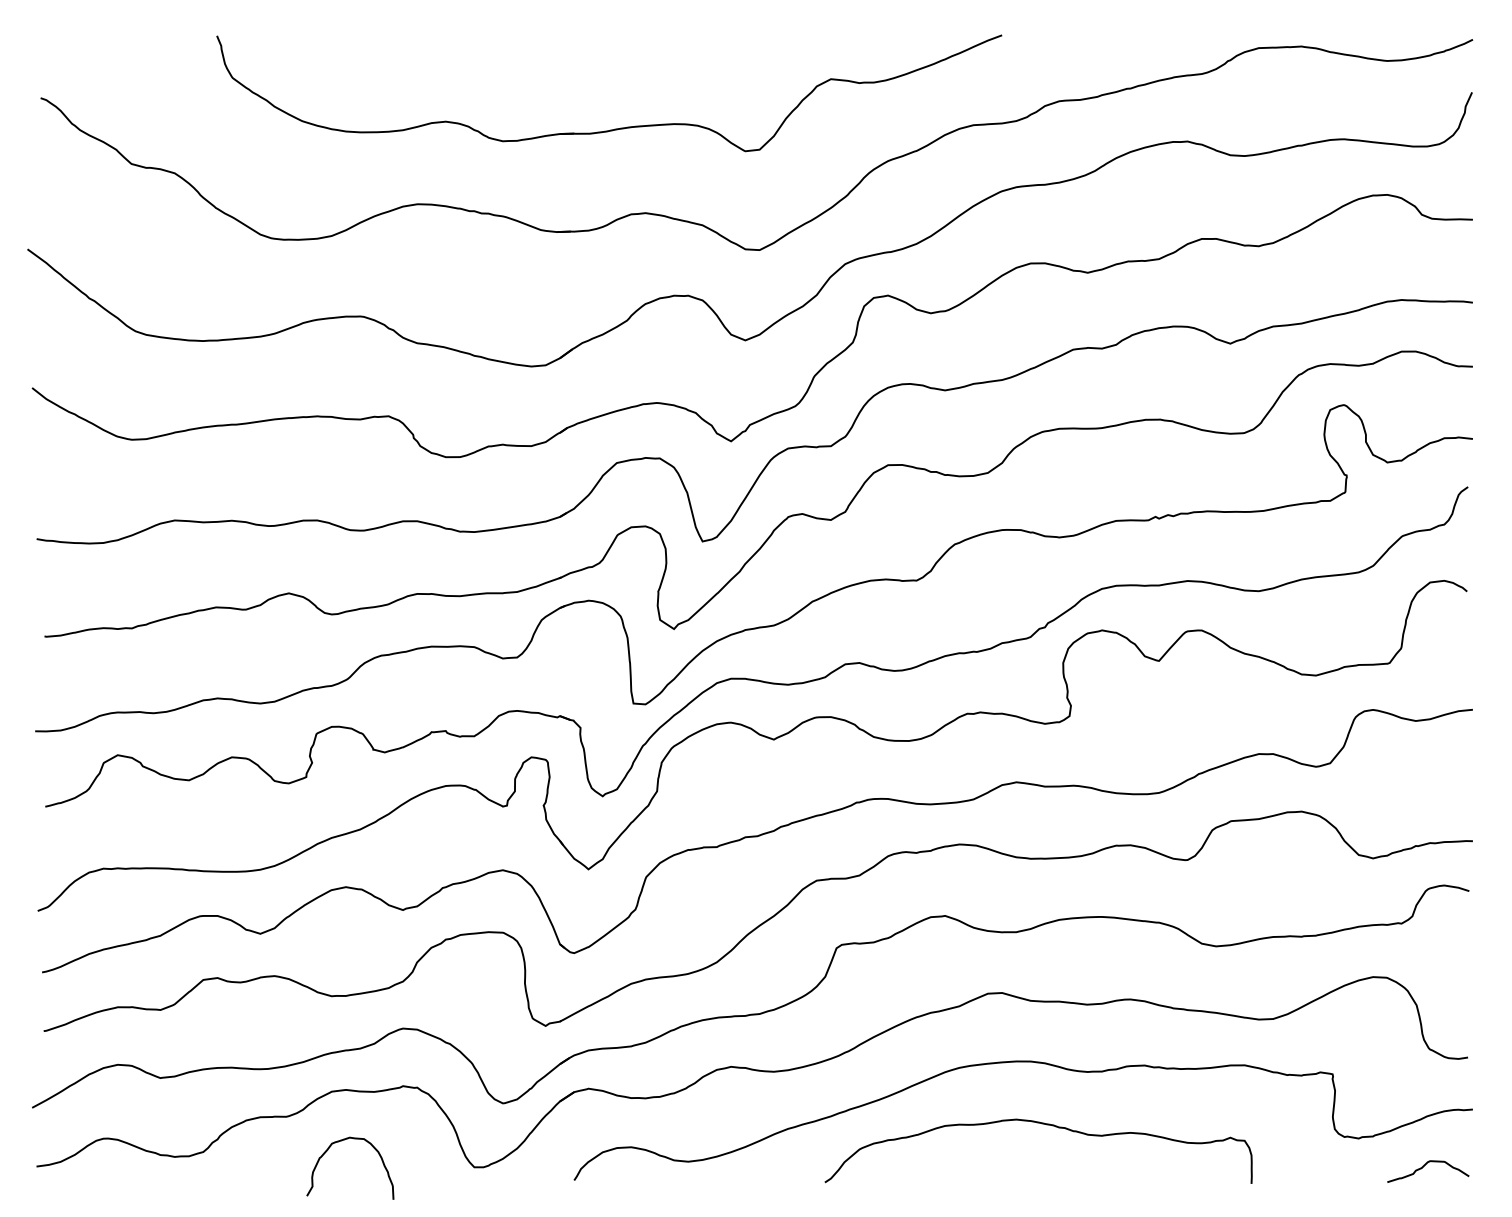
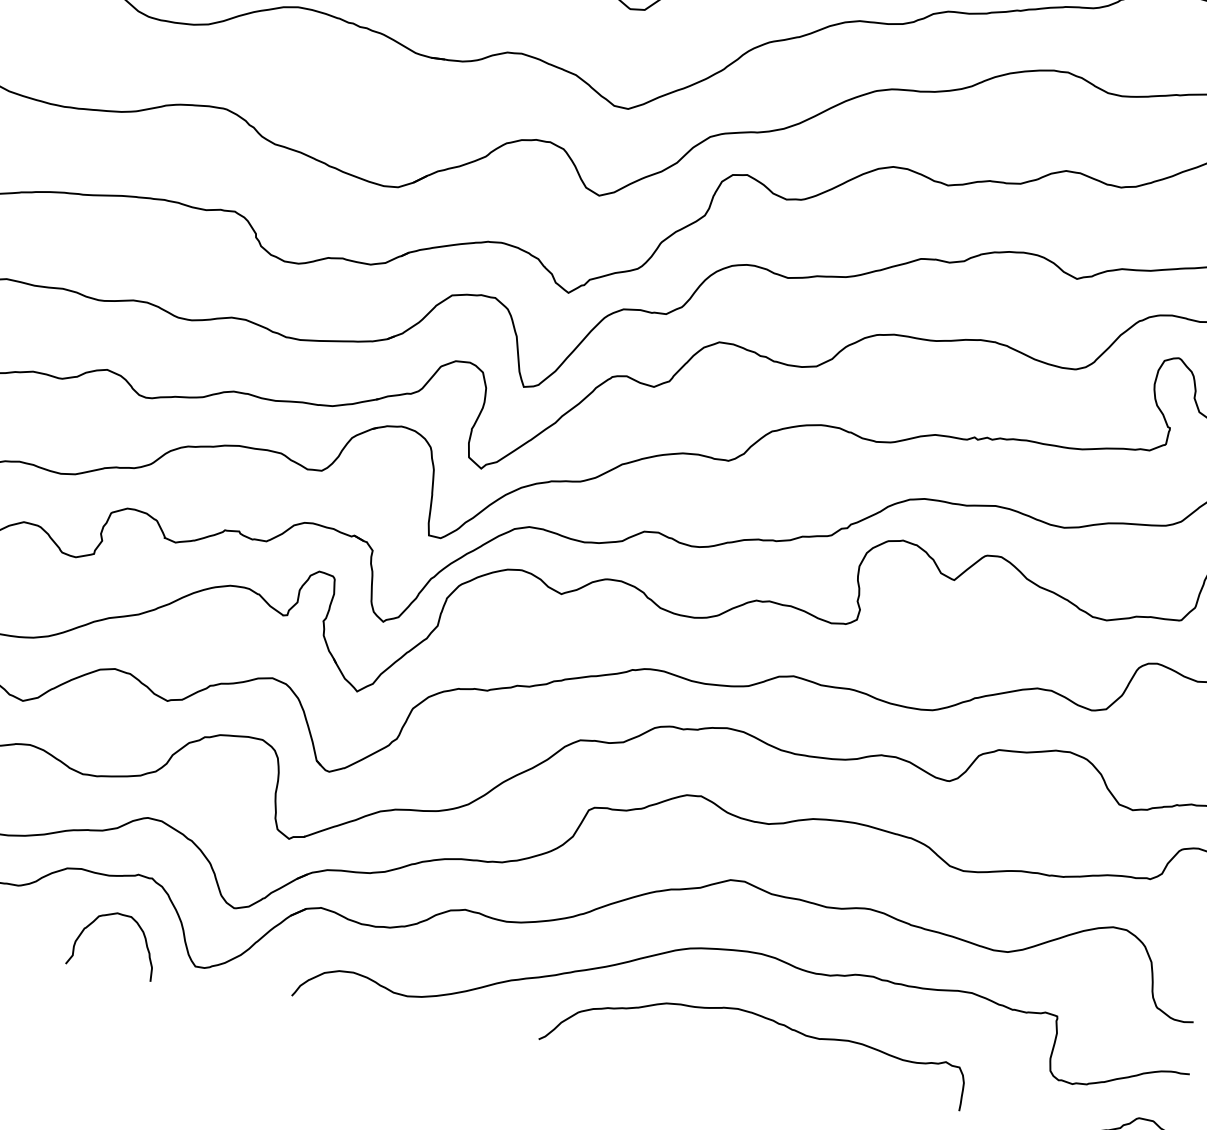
curve: (341, 1141) -> (108, 915), moved

